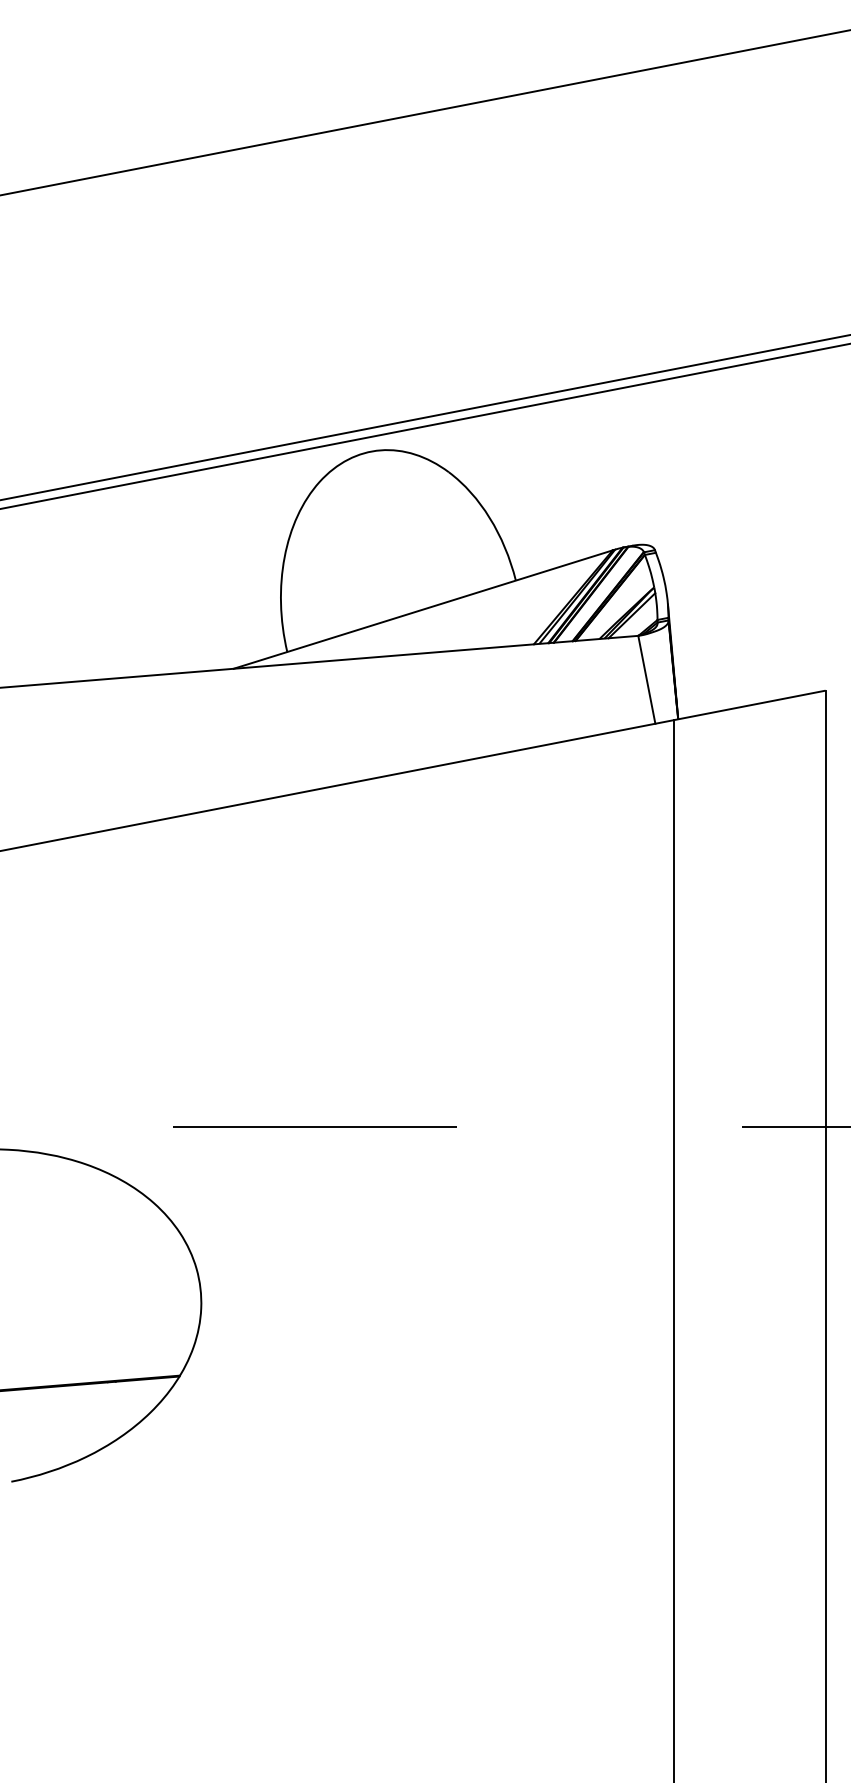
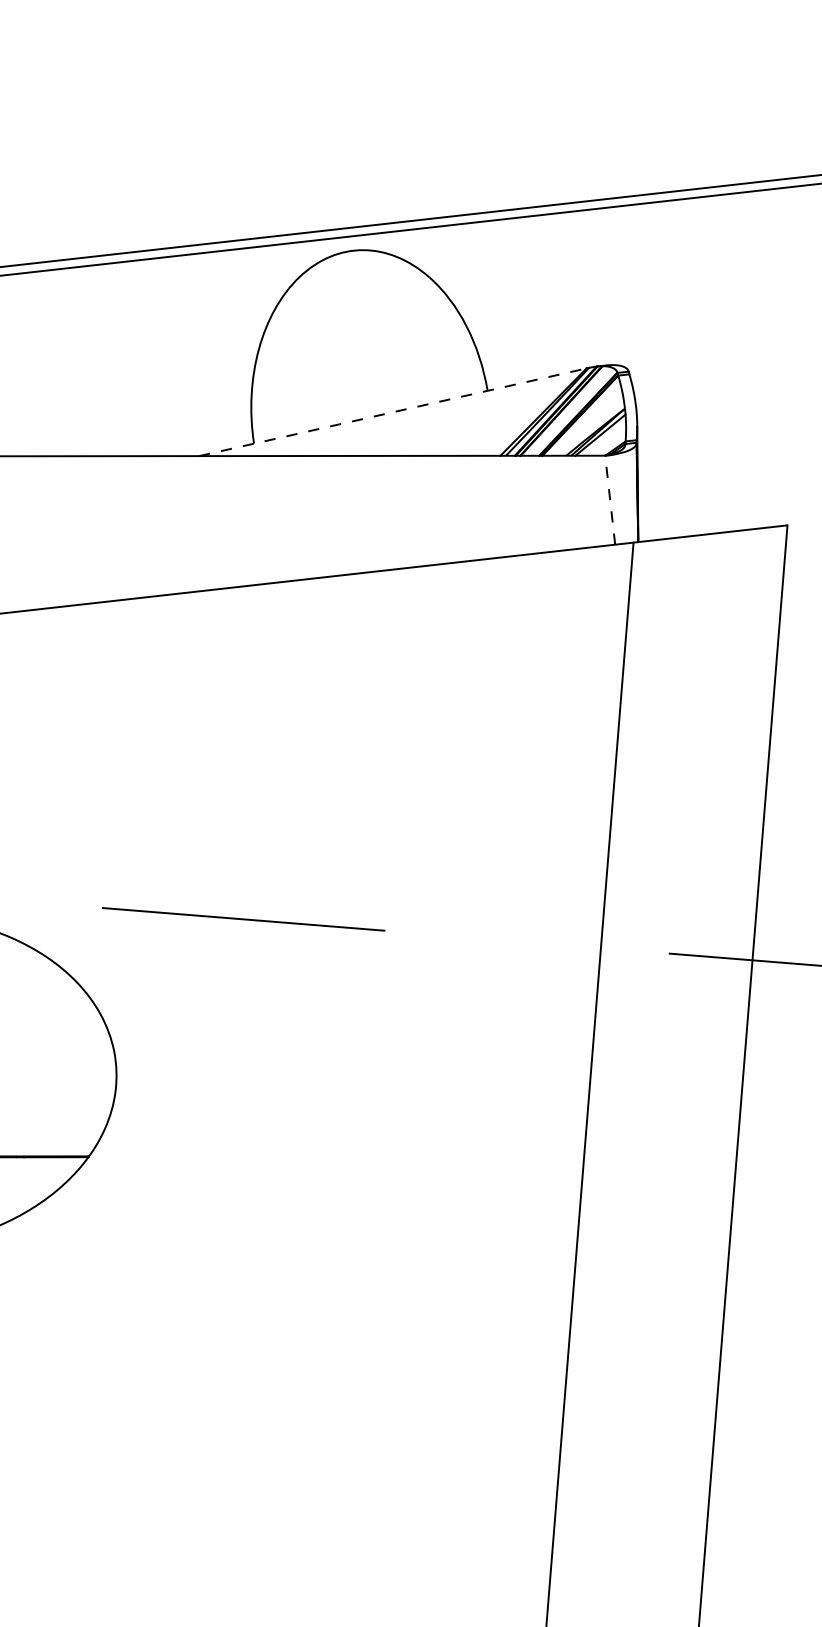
line: (423, 609) -> (393, 412), solid -> dashed
line: (646, 679) -> (609, 499), solid -> dashed

